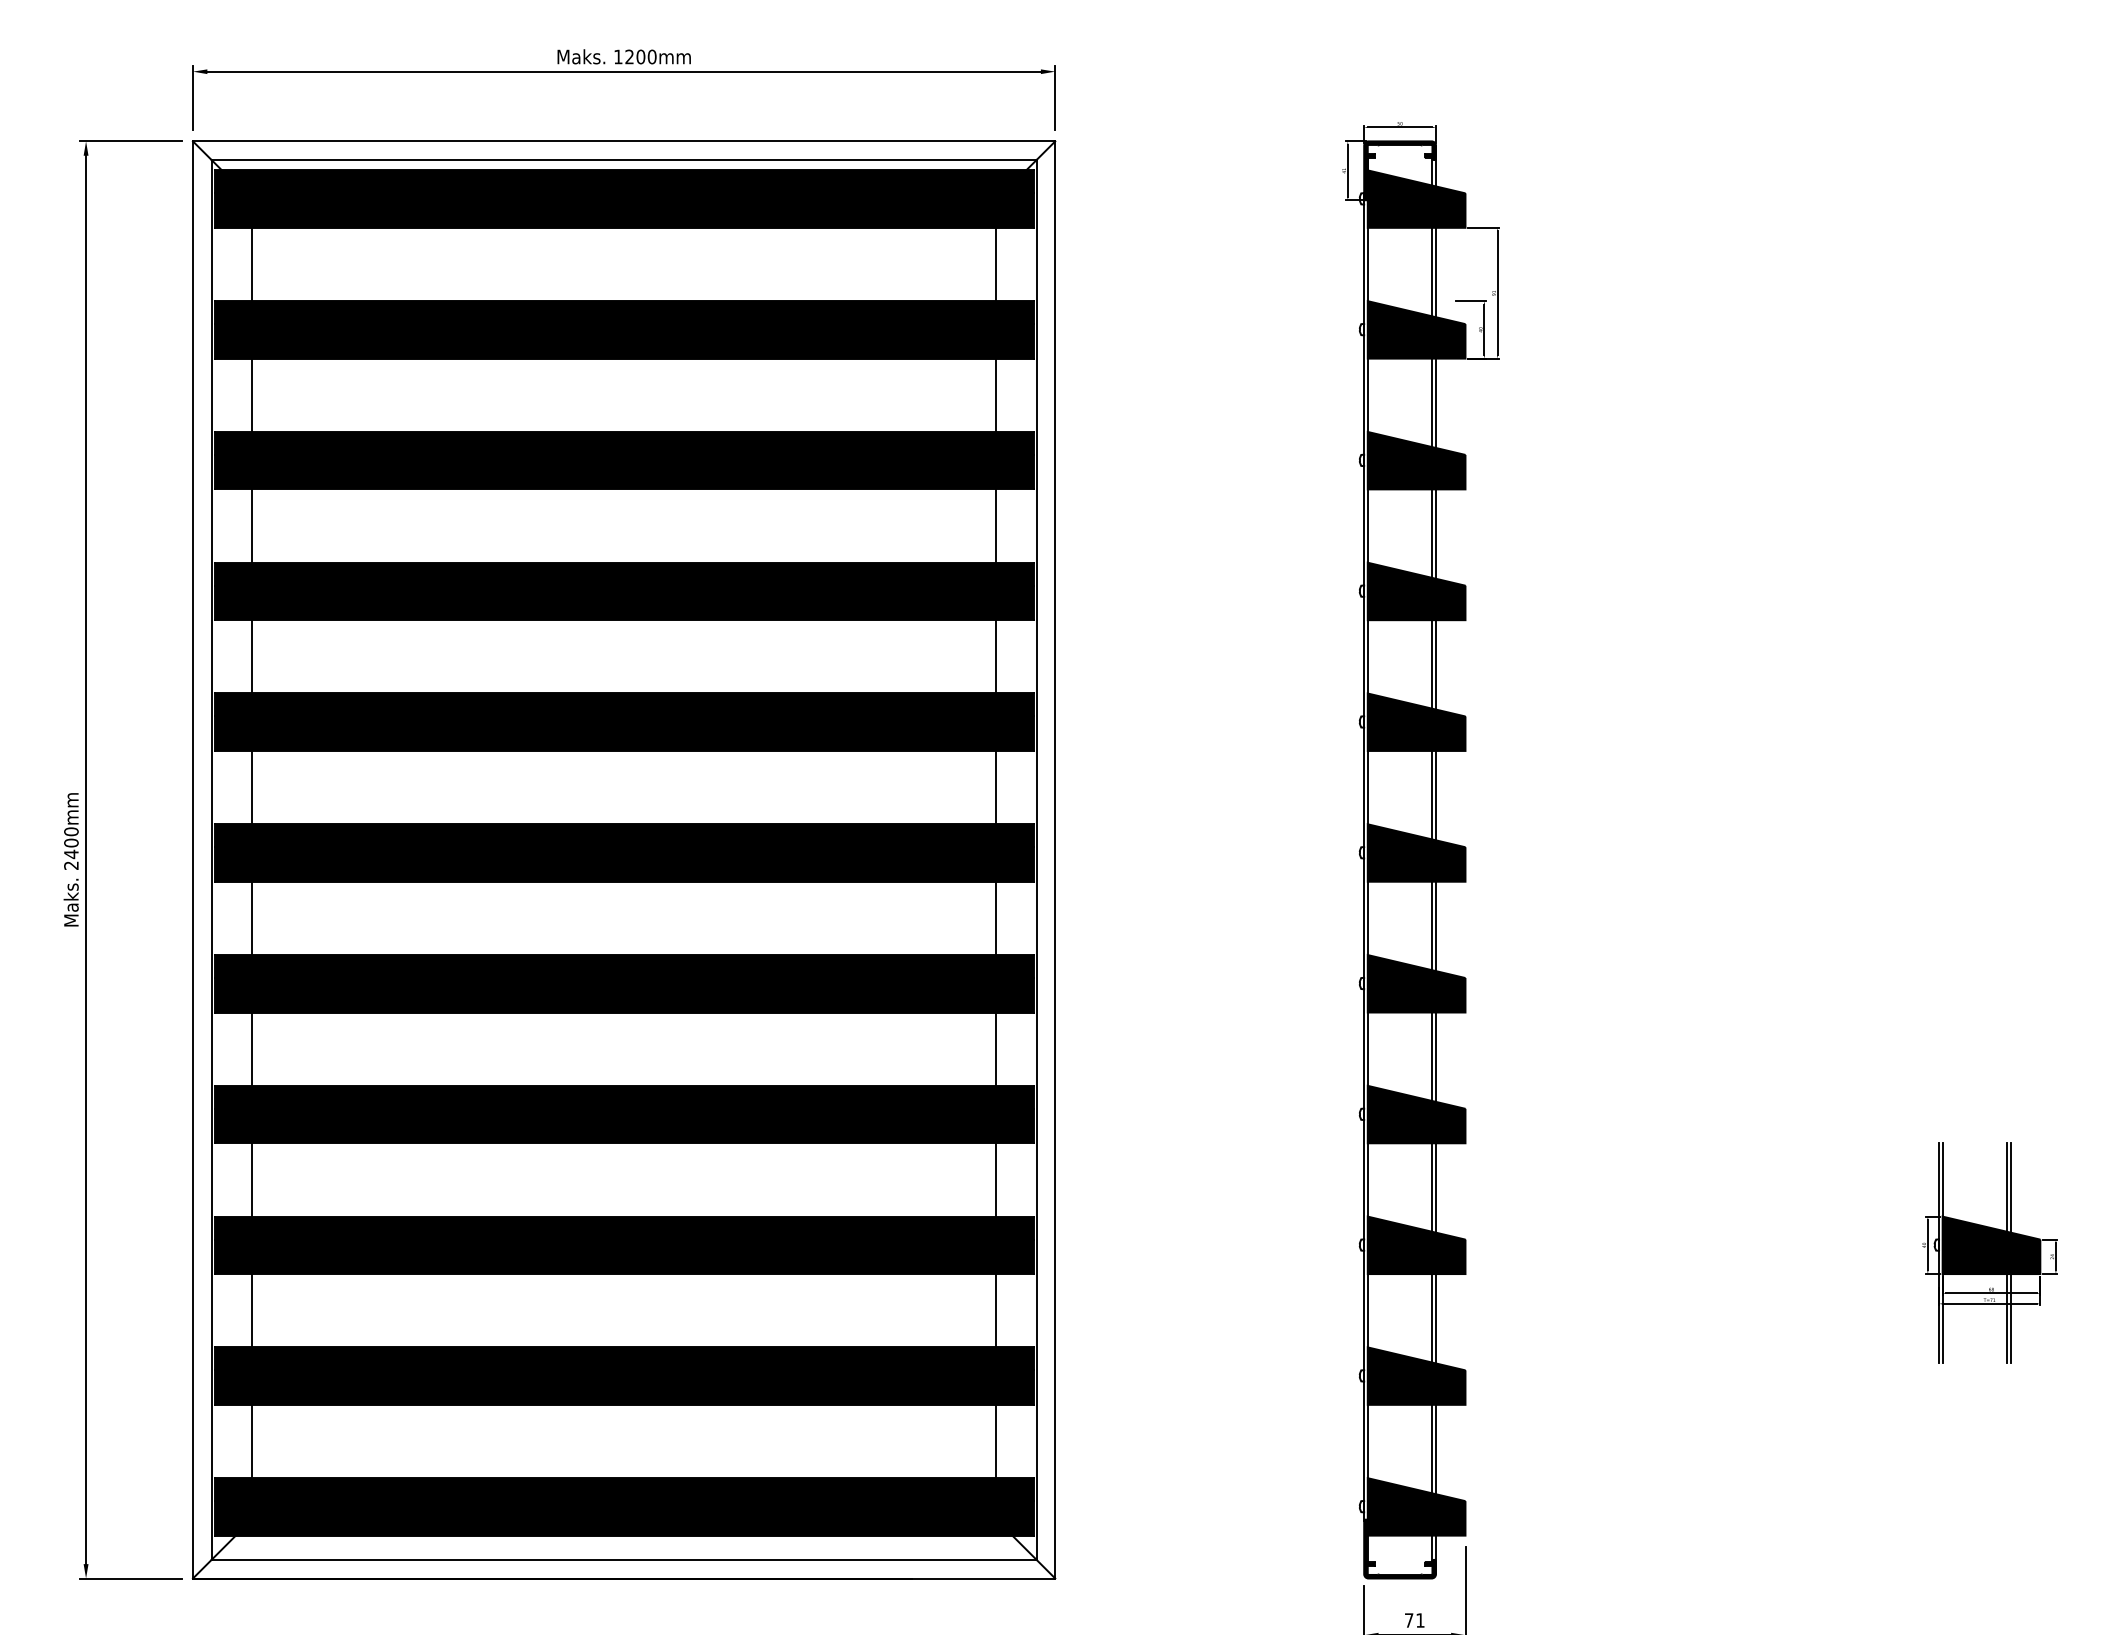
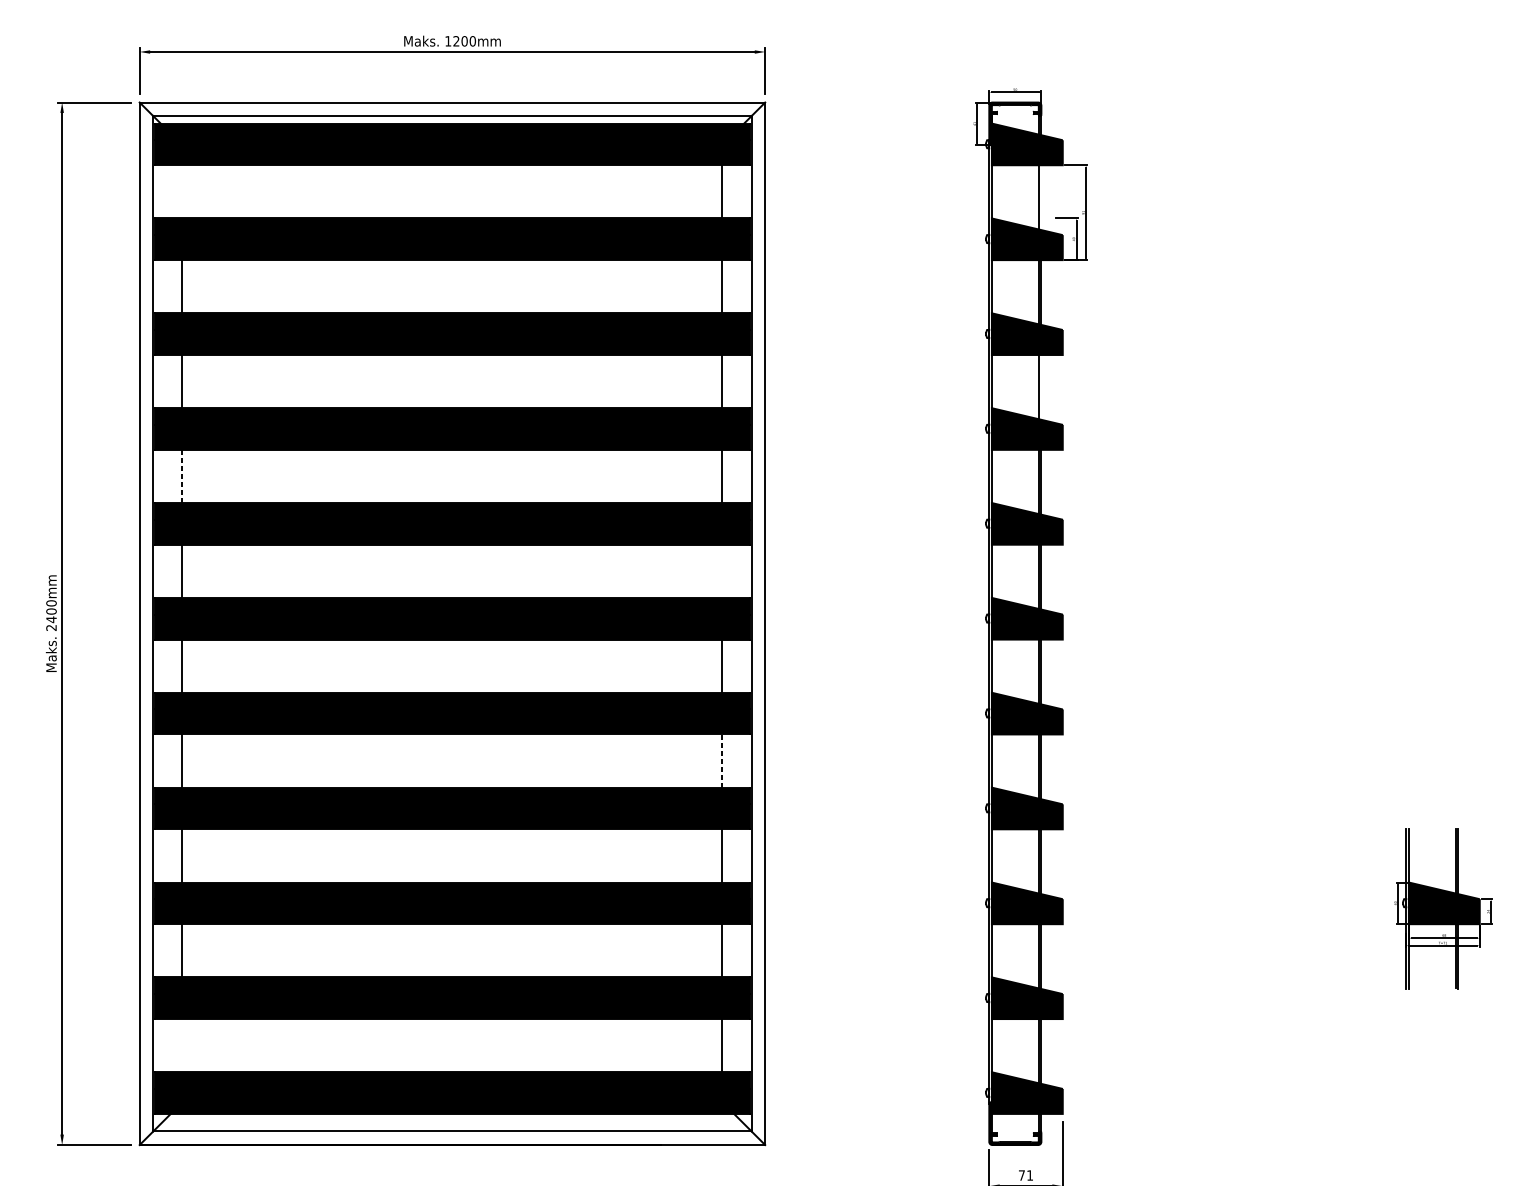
line: (251, 264) -> (182, 191), removed
line: (1436, 272) -> (1041, 197), removed
line: (1436, 533) -> (1041, 386), removed
line: (251, 656) -> (182, 476), solid -> dashed
line: (996, 787) -> (722, 571), removed
line: (996, 1049) -> (722, 761), solid -> dashed
line: (251, 1441) -> (182, 1045), removed

